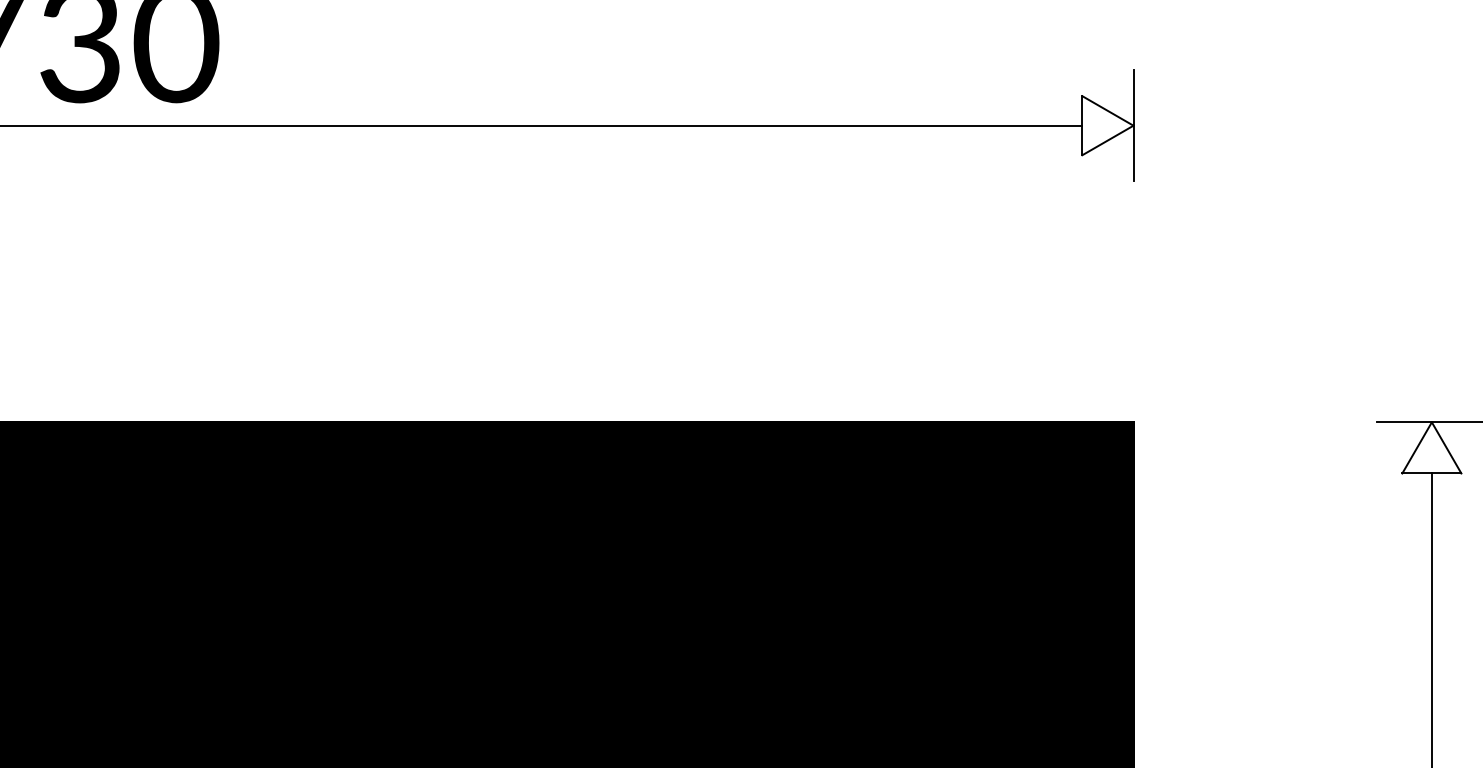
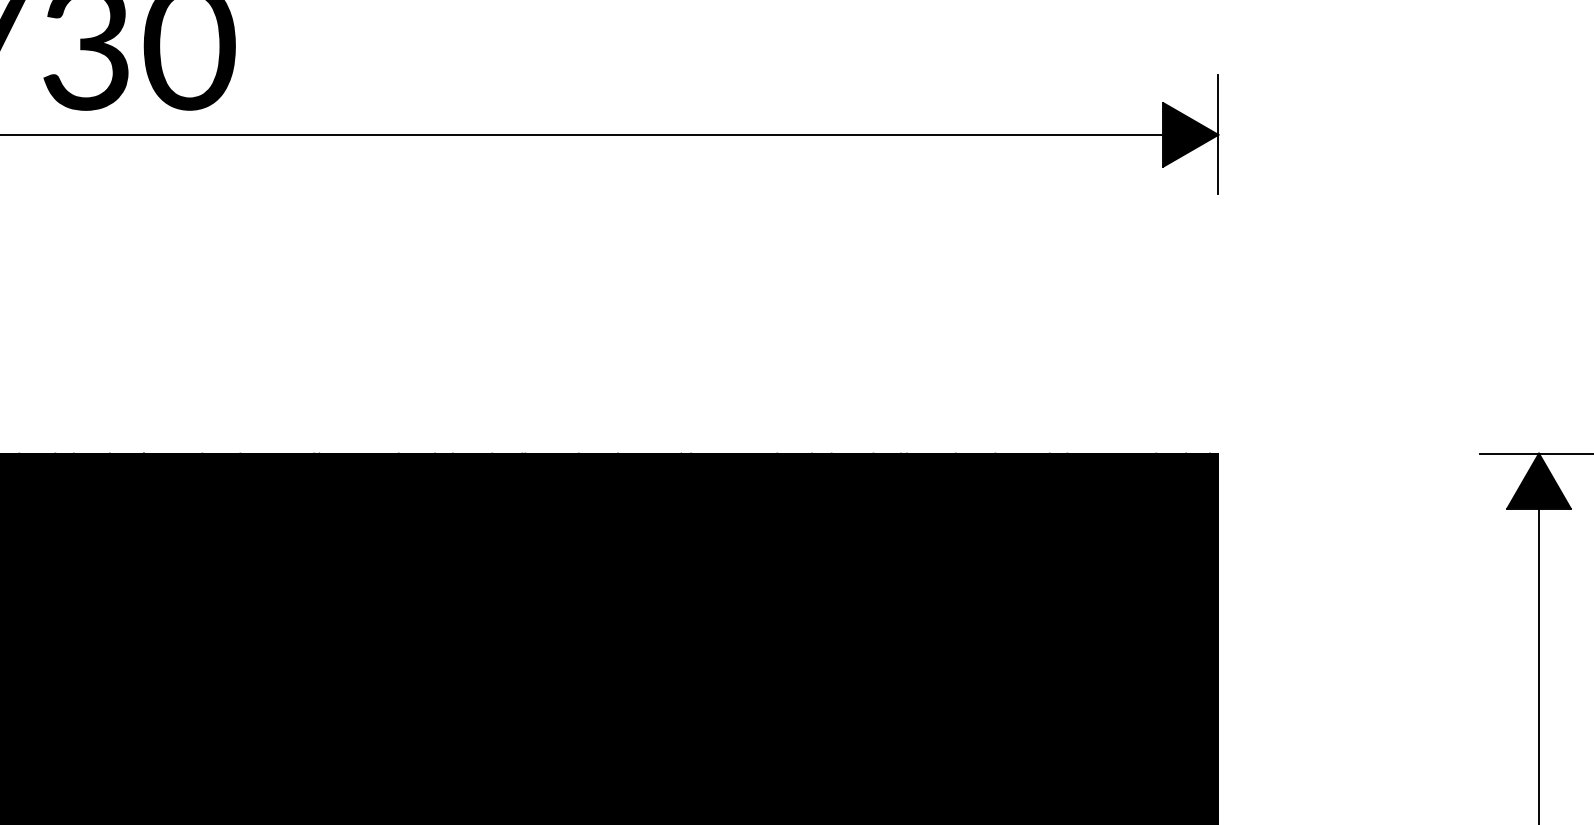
fill: (1107, 125) -> (1190, 134), added
fill: (1431, 447) -> (1538, 480), added

